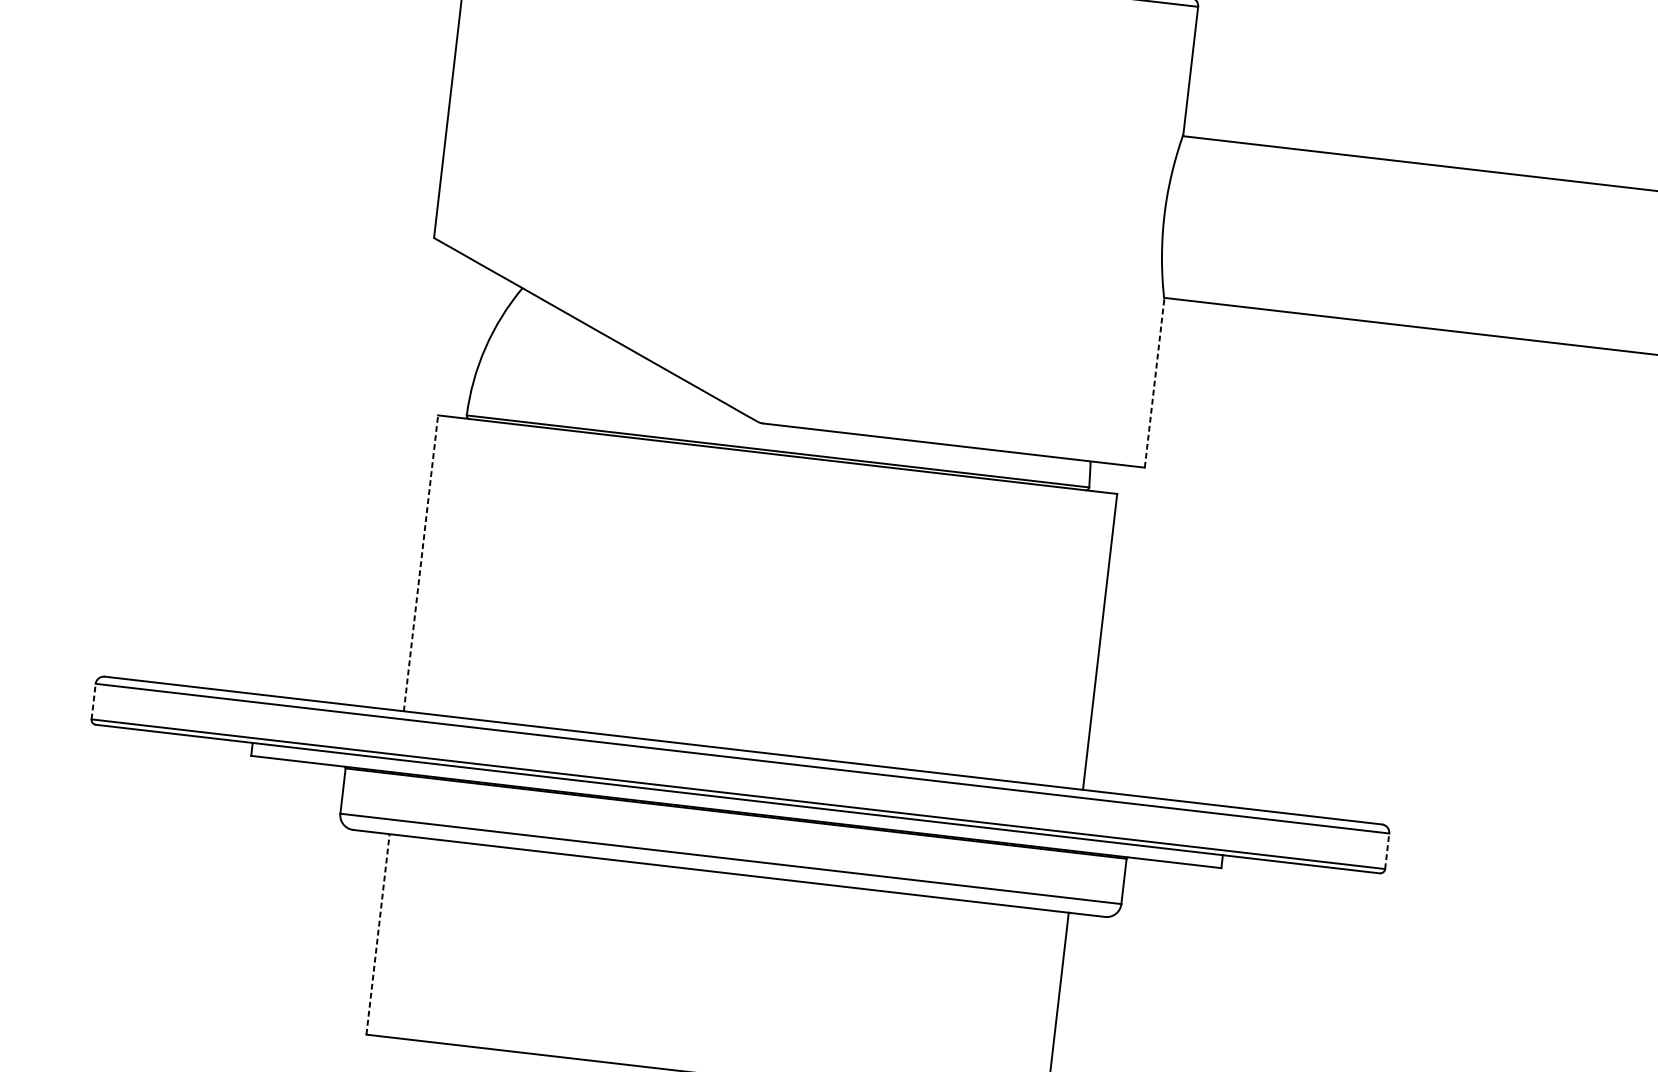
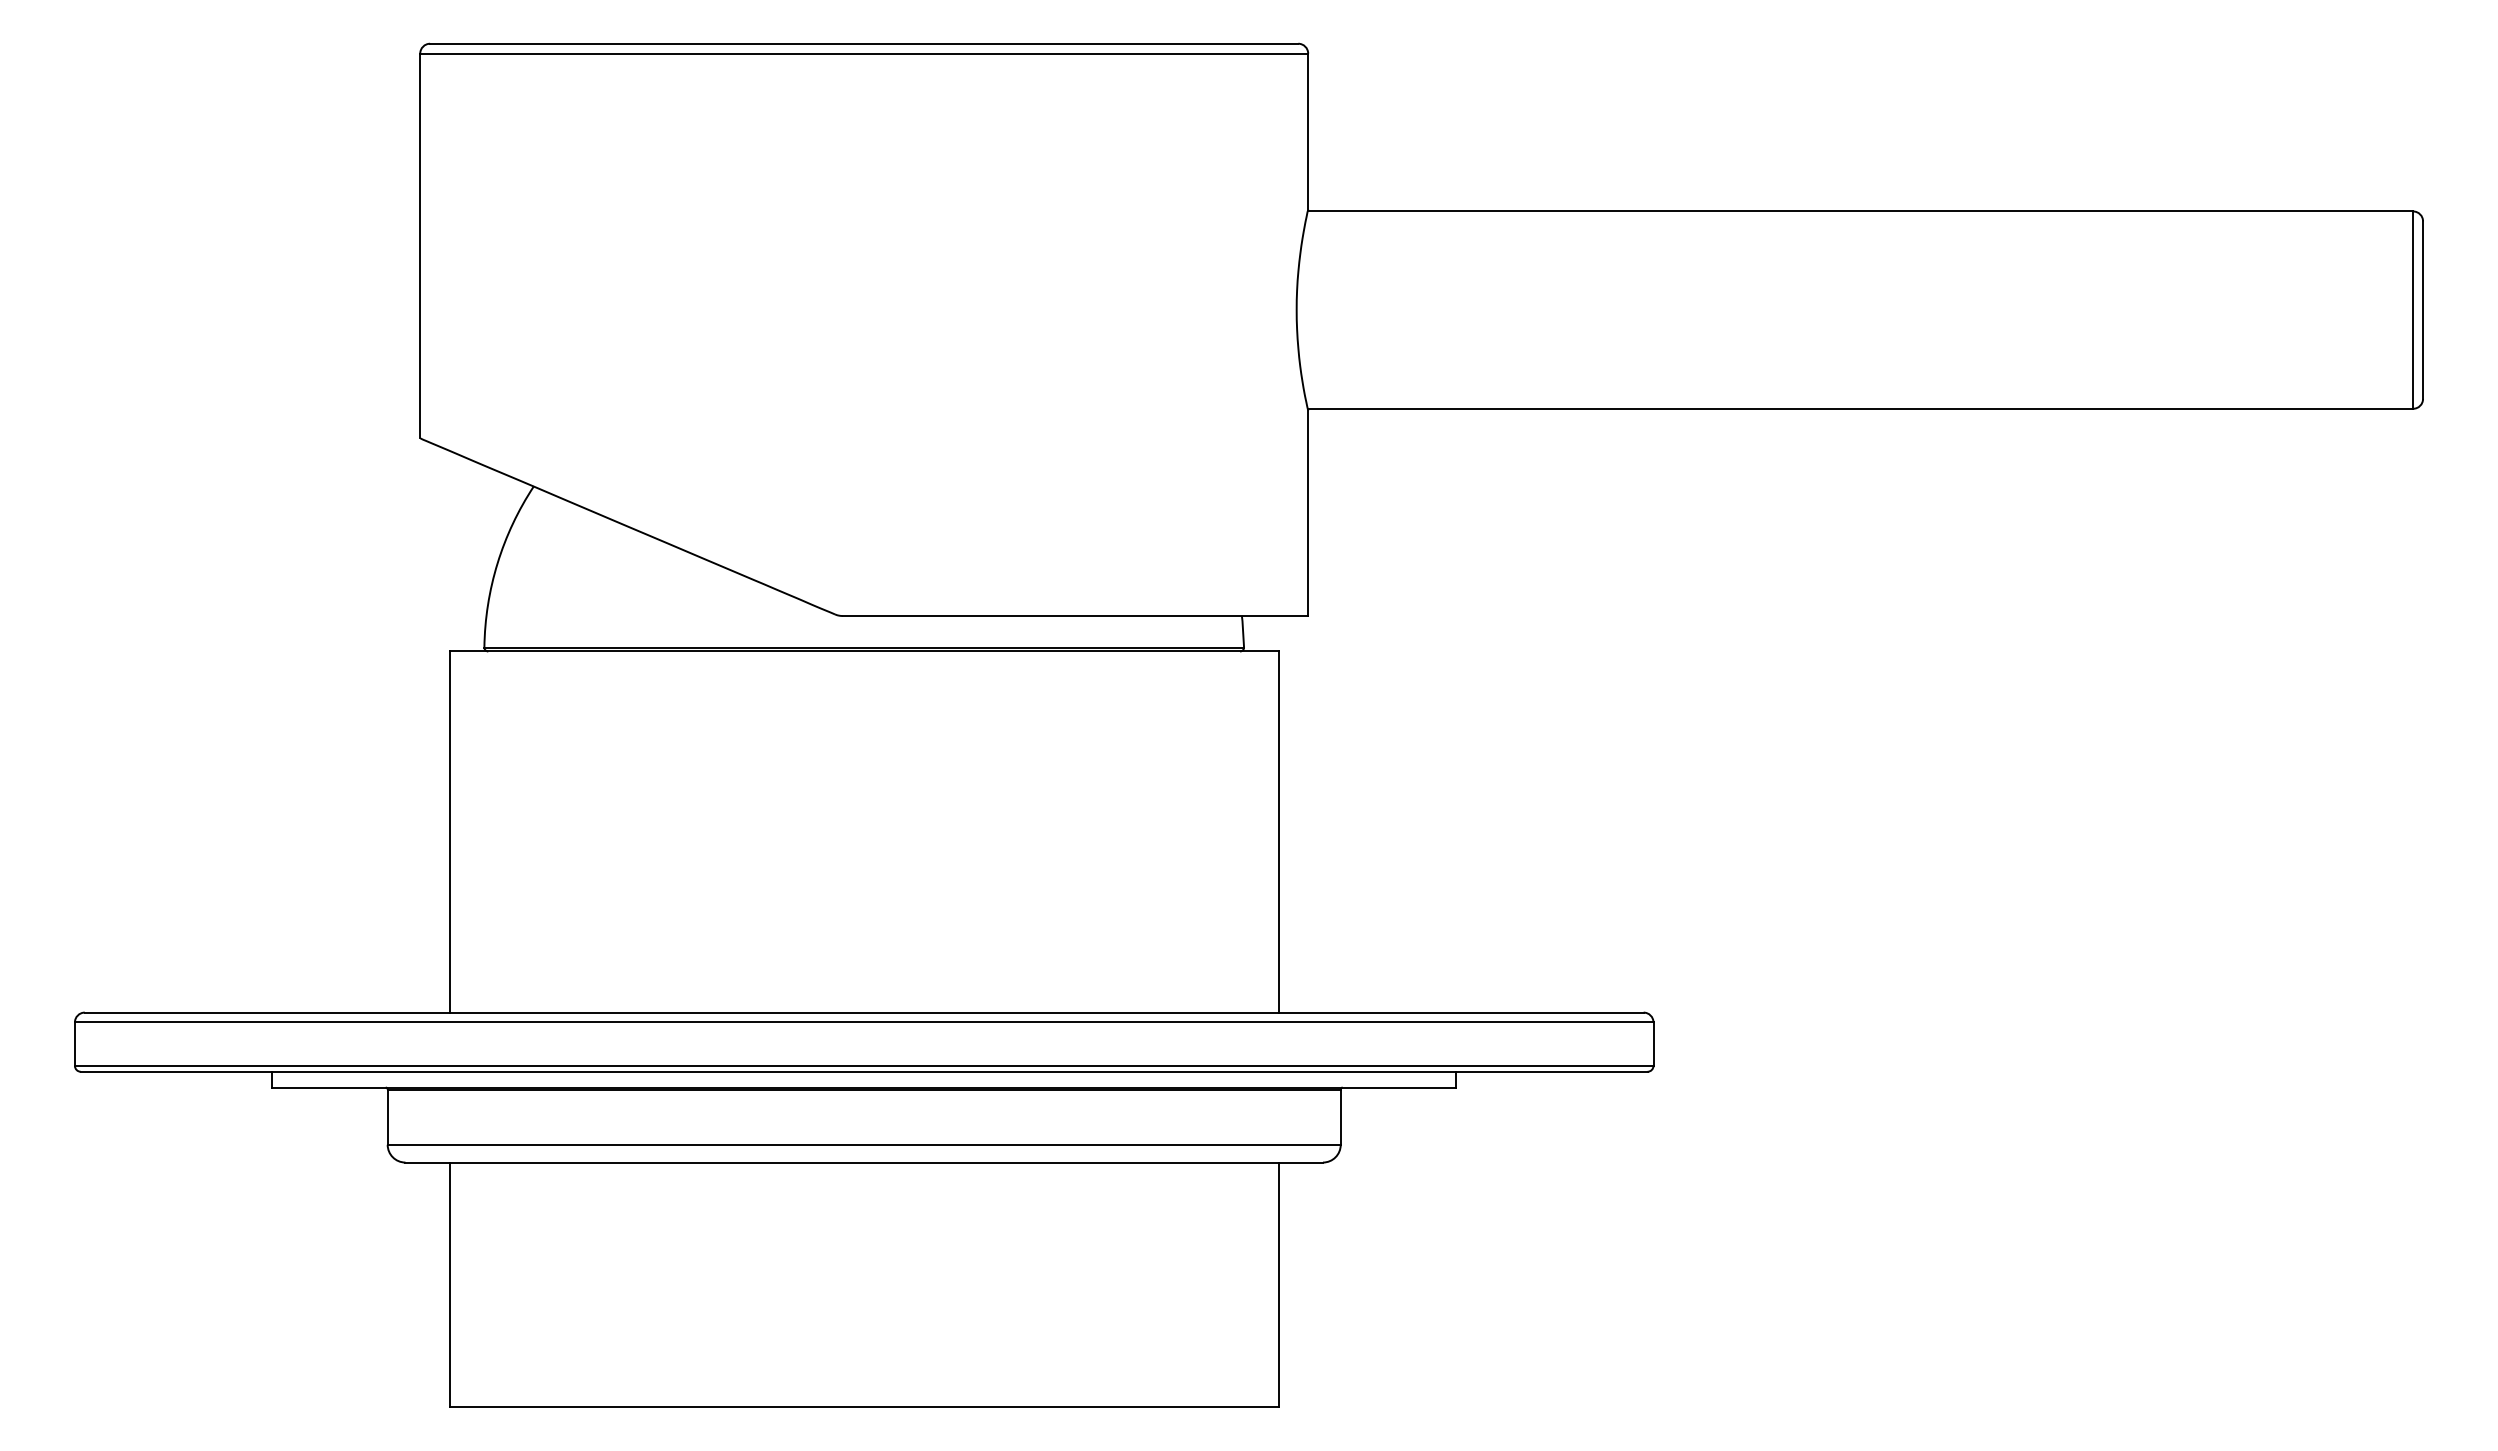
line: (1154, 383) -> (1308, 513), dashed -> solid
line: (420, 563) -> (449, 832), dashed -> solid
line: (93, 701) -> (74, 1044), dashed -> solid
line: (1387, 851) -> (1653, 1044), dashed -> solid
line: (377, 934) -> (449, 1284), dashed -> solid

